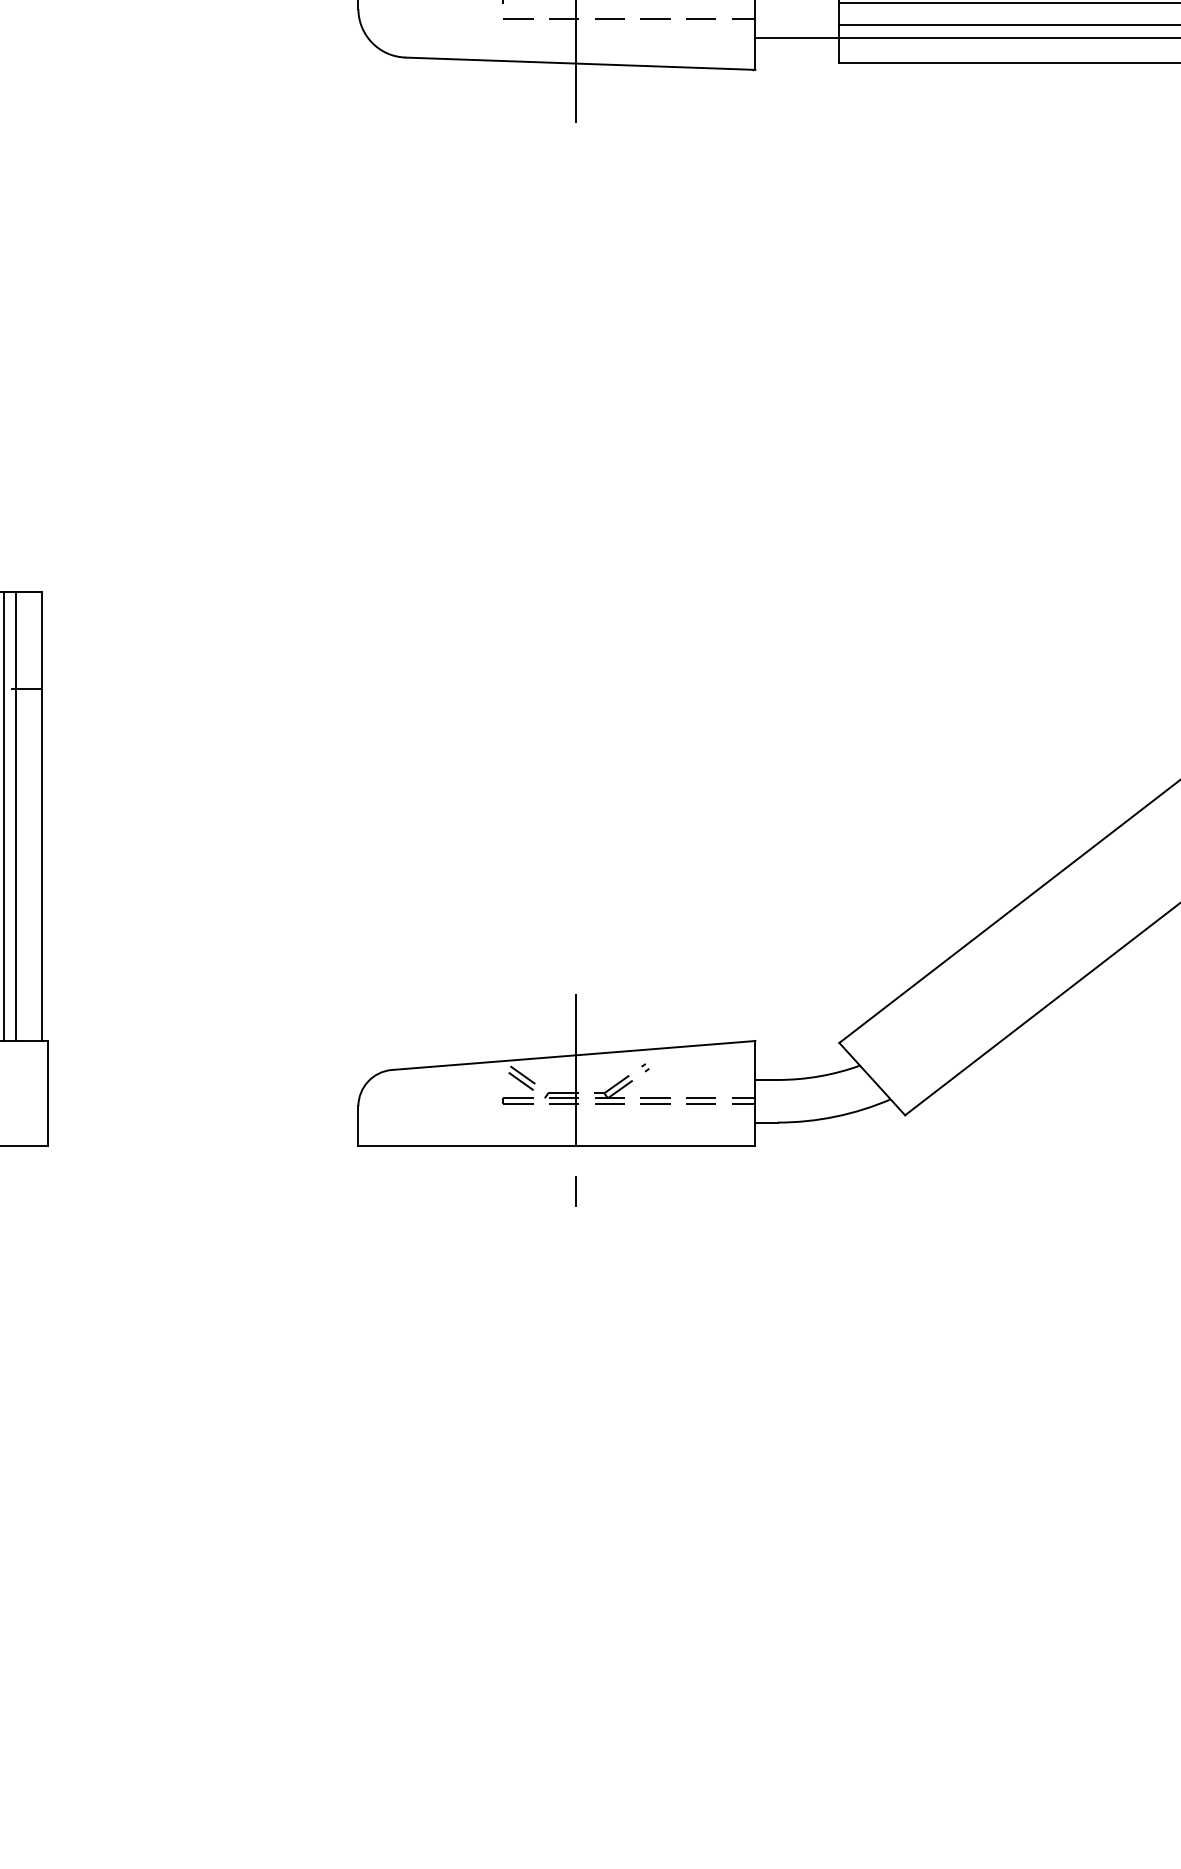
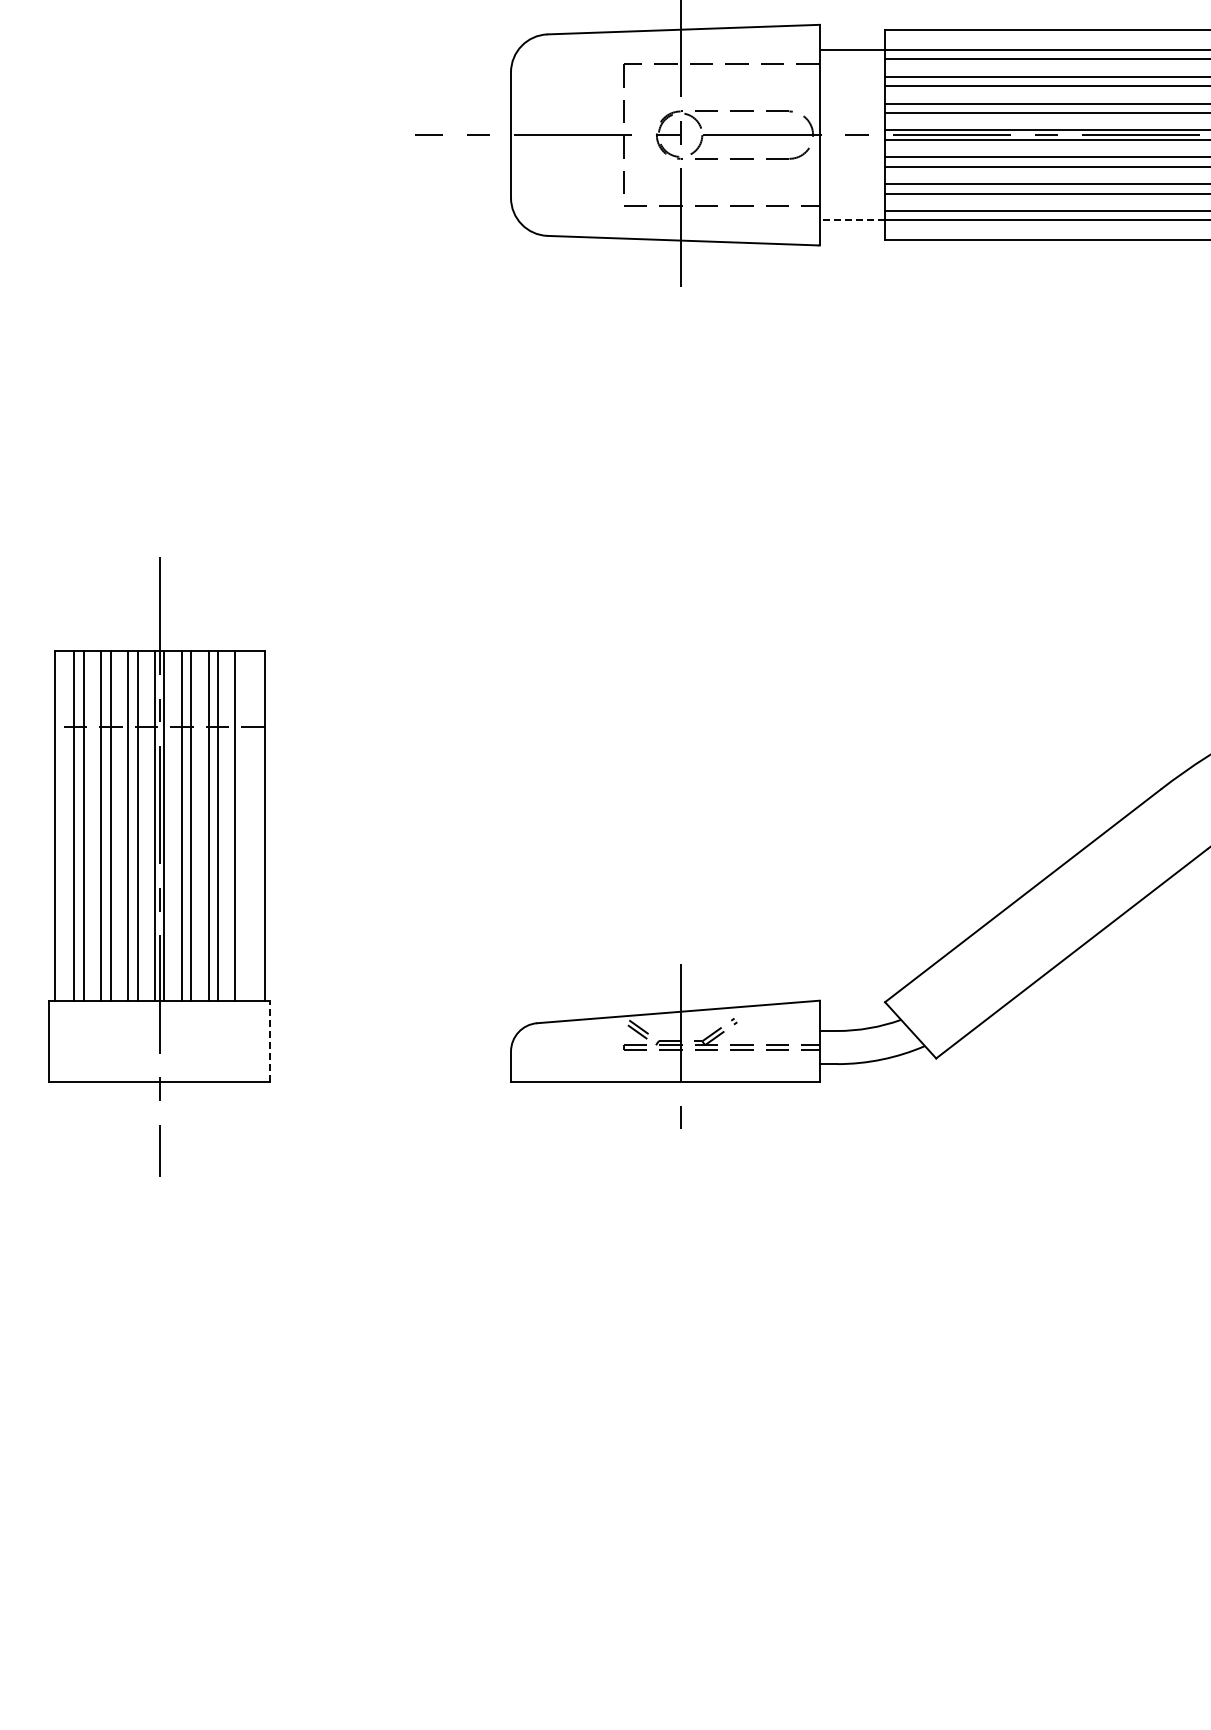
line: (797, 37) -> (852, 220), solid -> dashed
line: (15, 815) -> (244, 825), removed
line: (49, 1093) -> (270, 1041), solid -> dashed

